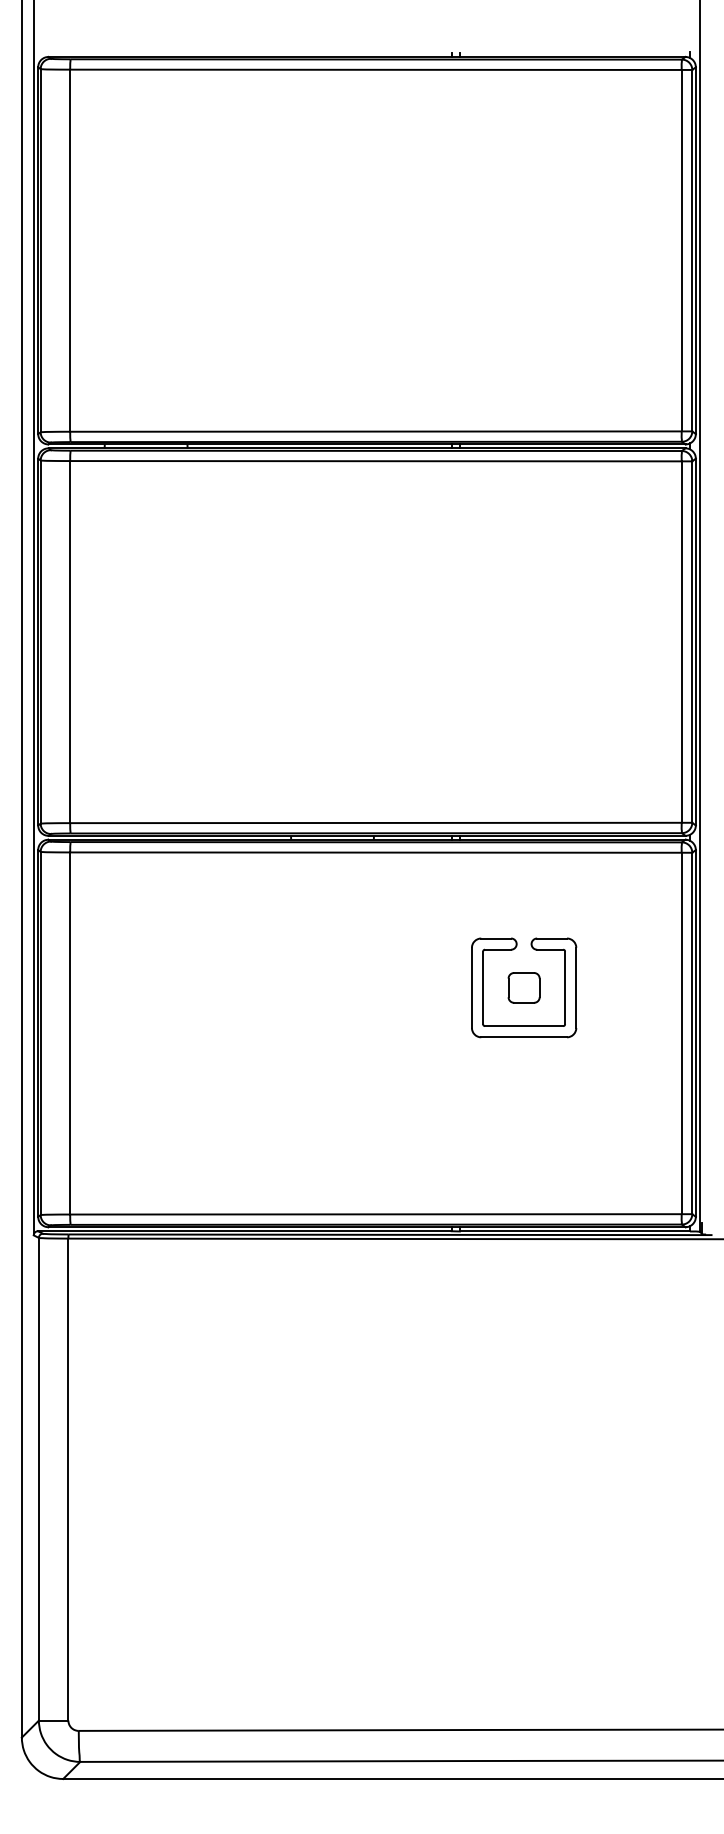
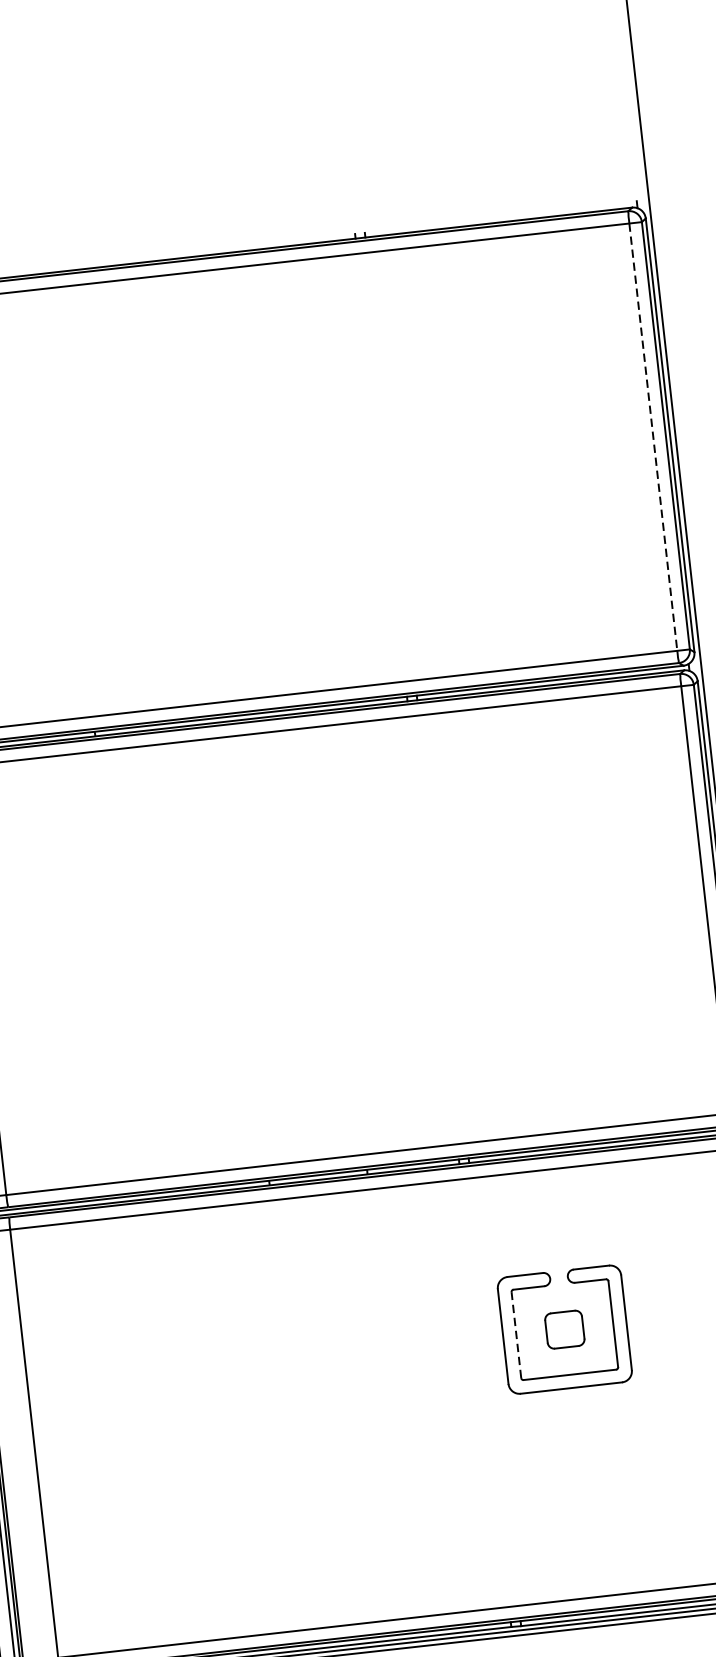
line: (681, 250) -> (653, 436), solid -> dashed
line: (483, 987) -> (516, 1334), solid -> dashed

